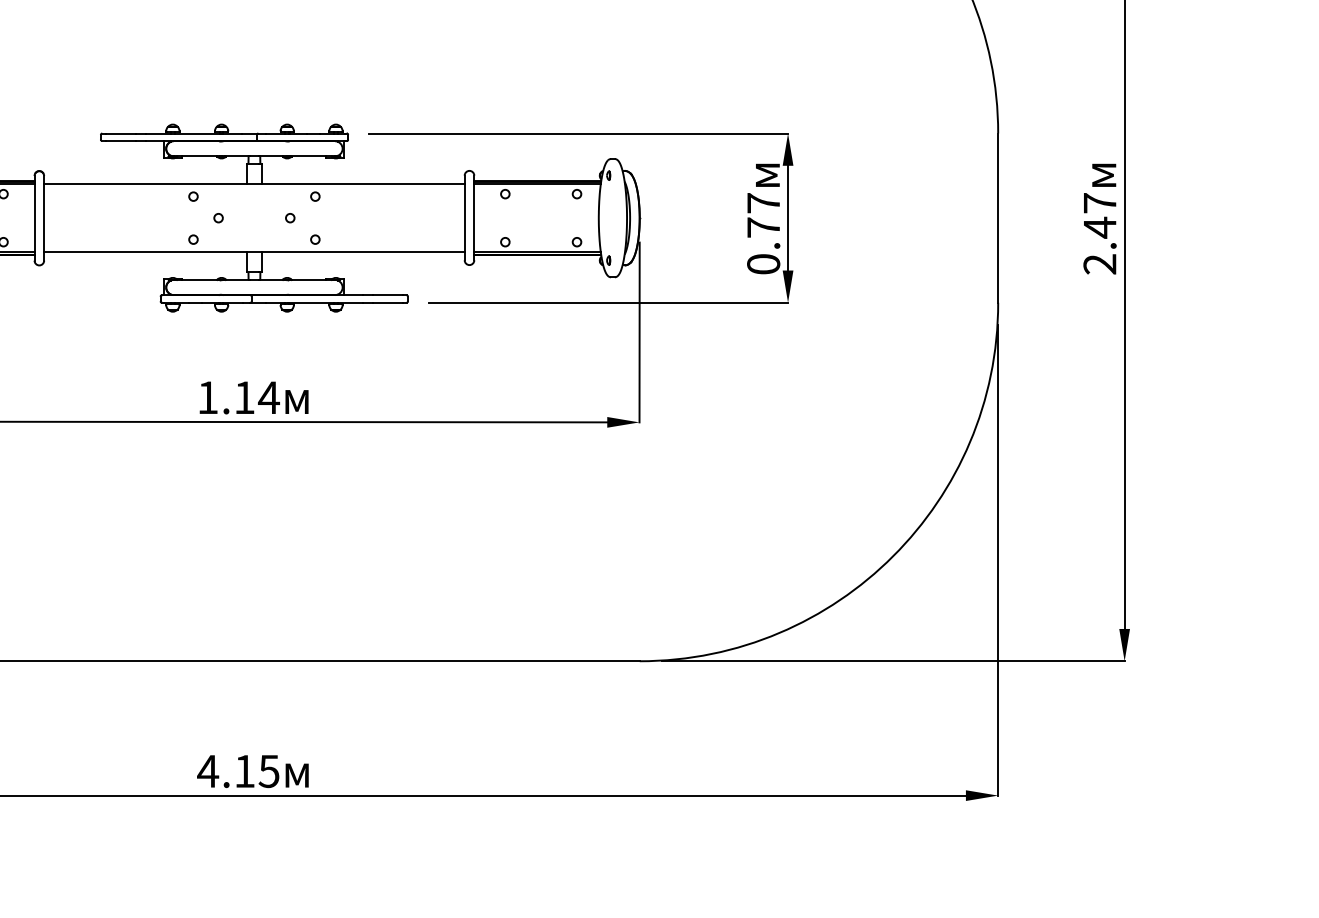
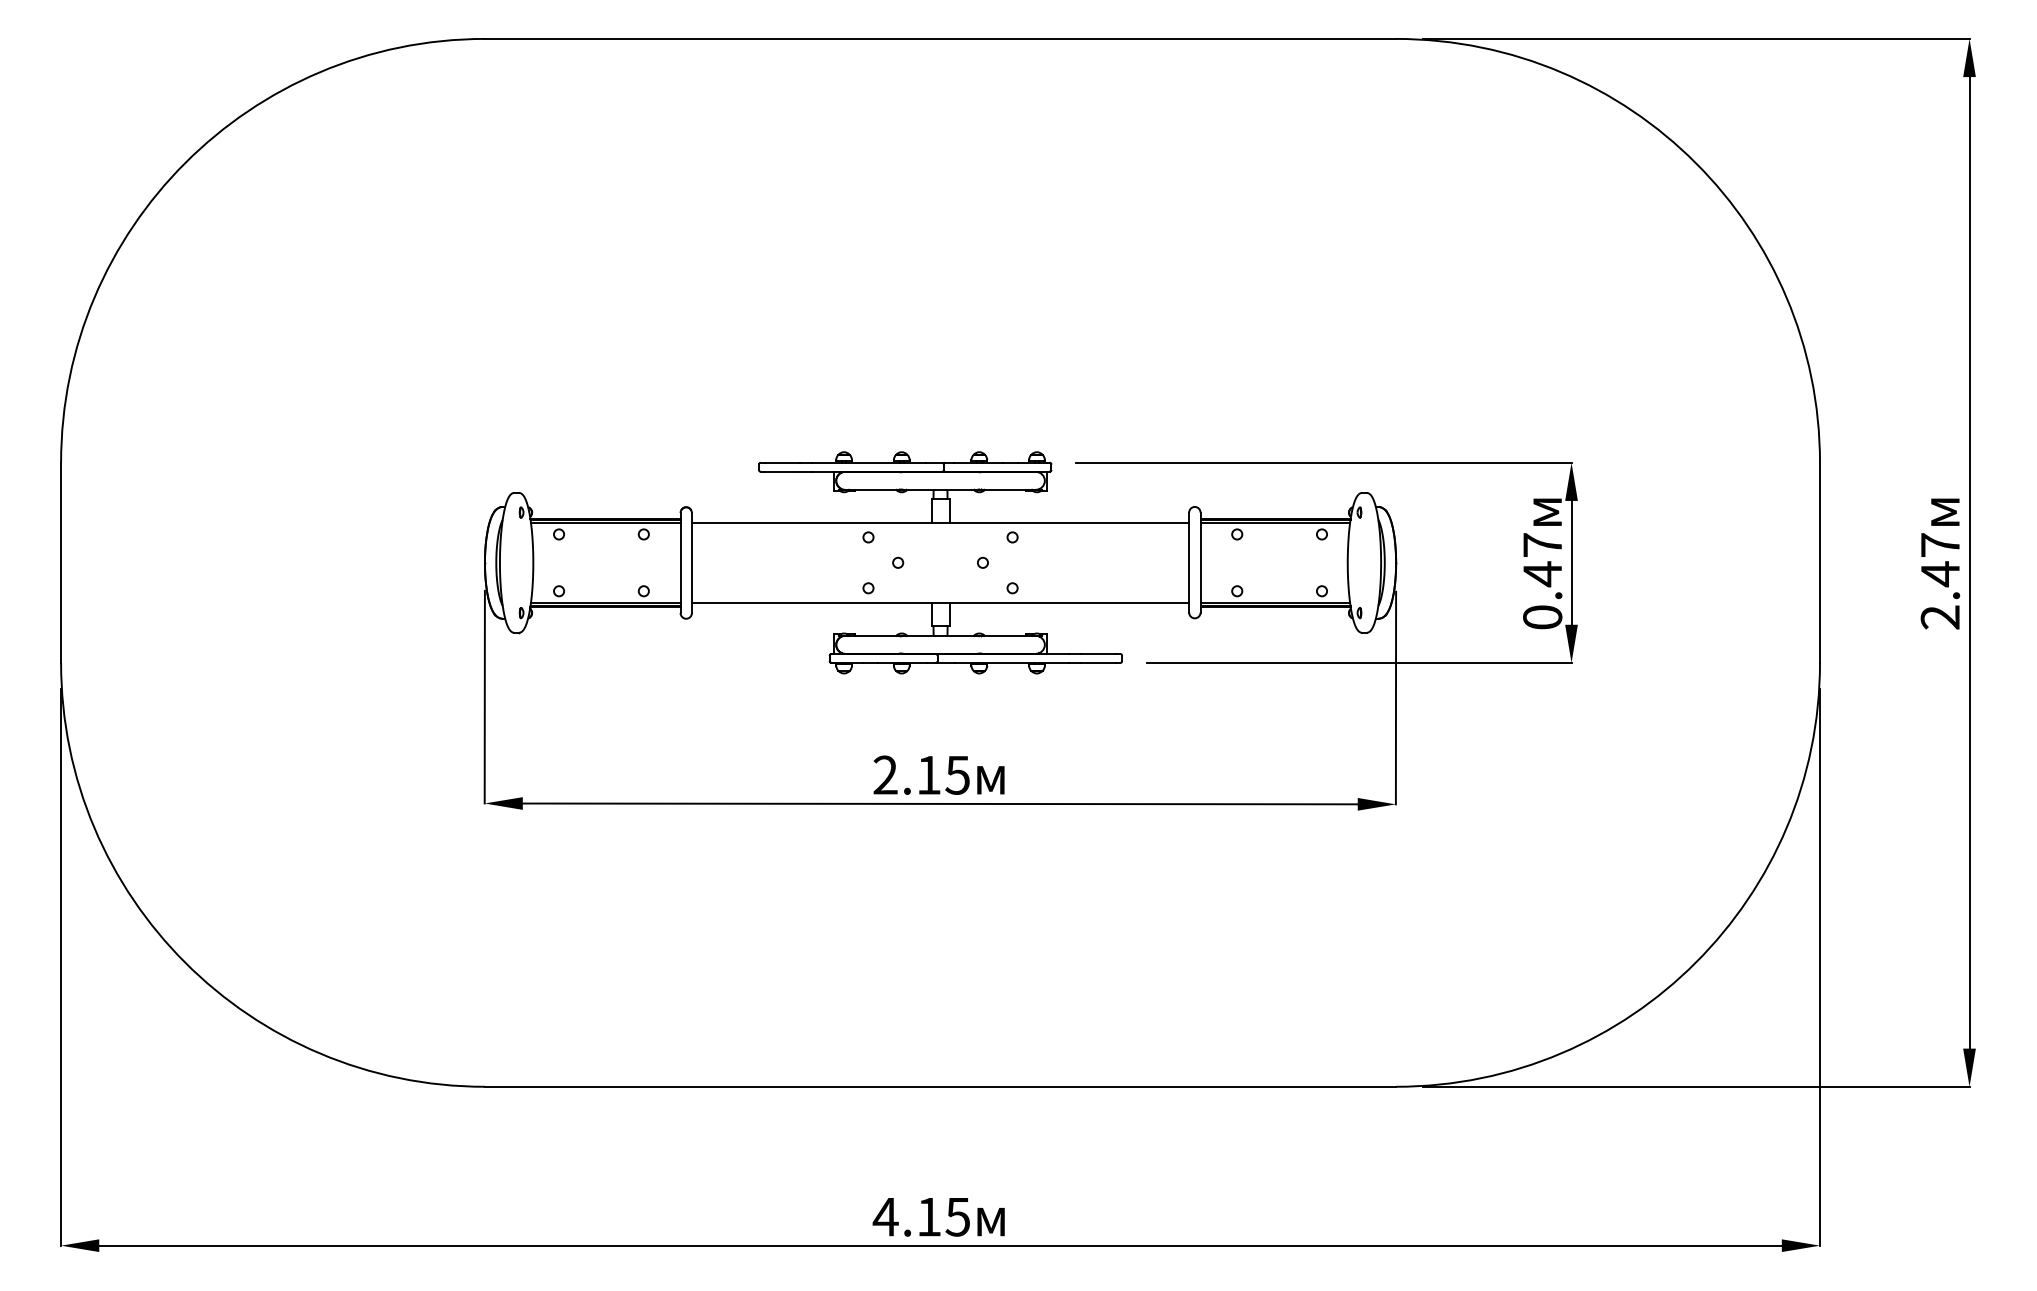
text: (763, 228) -> (1542, 574), 0.77 -> 0.47
text: (238, 397) -> (921, 774), 1.14 -> 2.15

